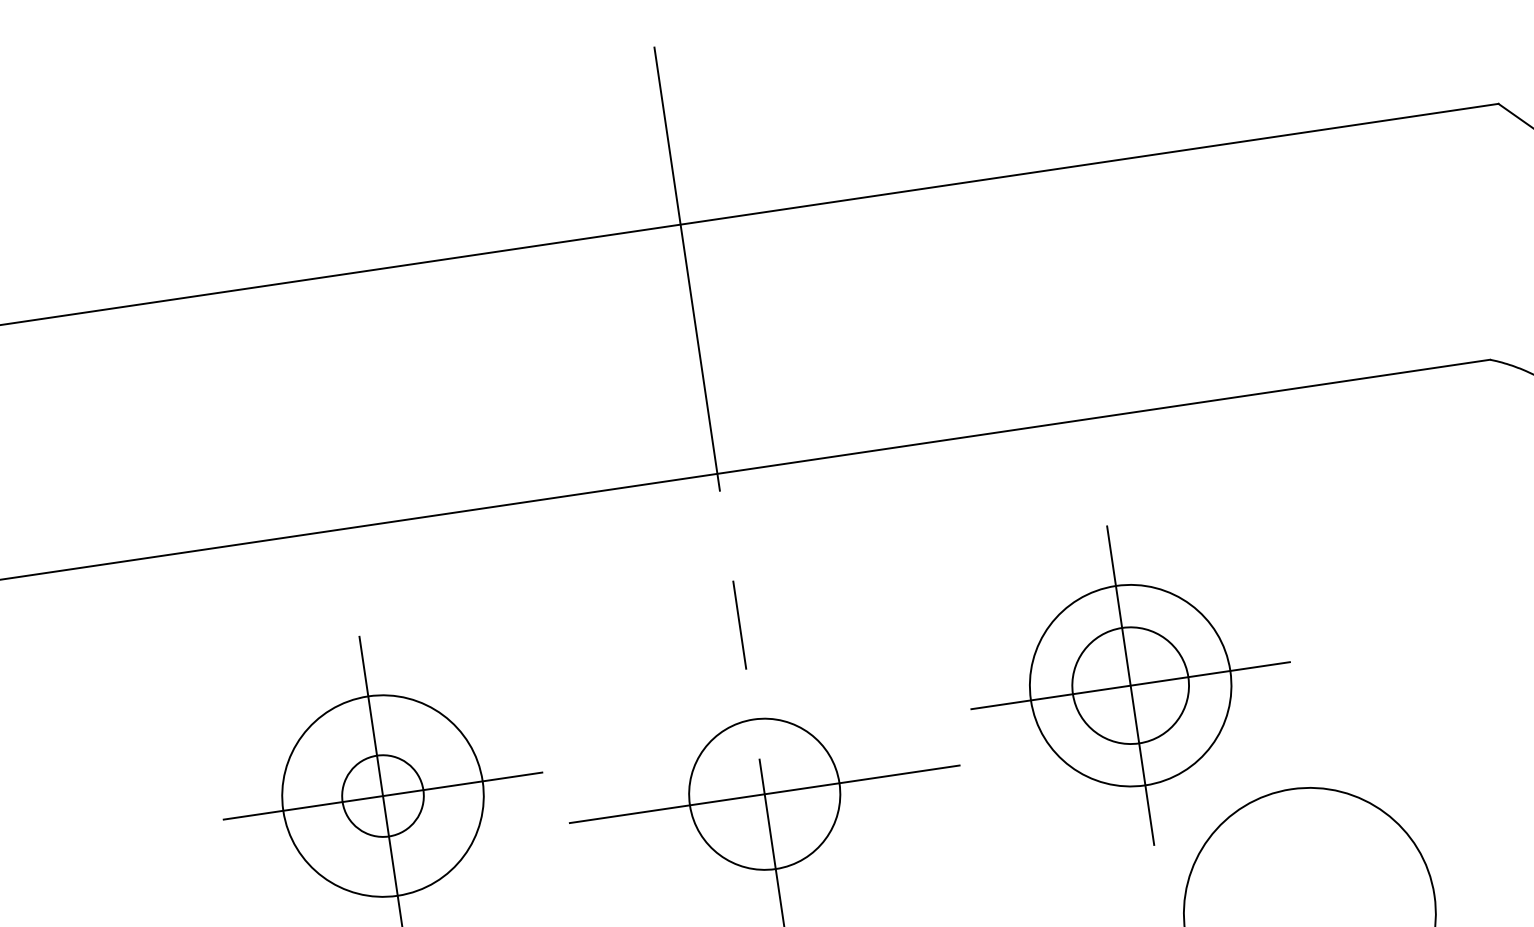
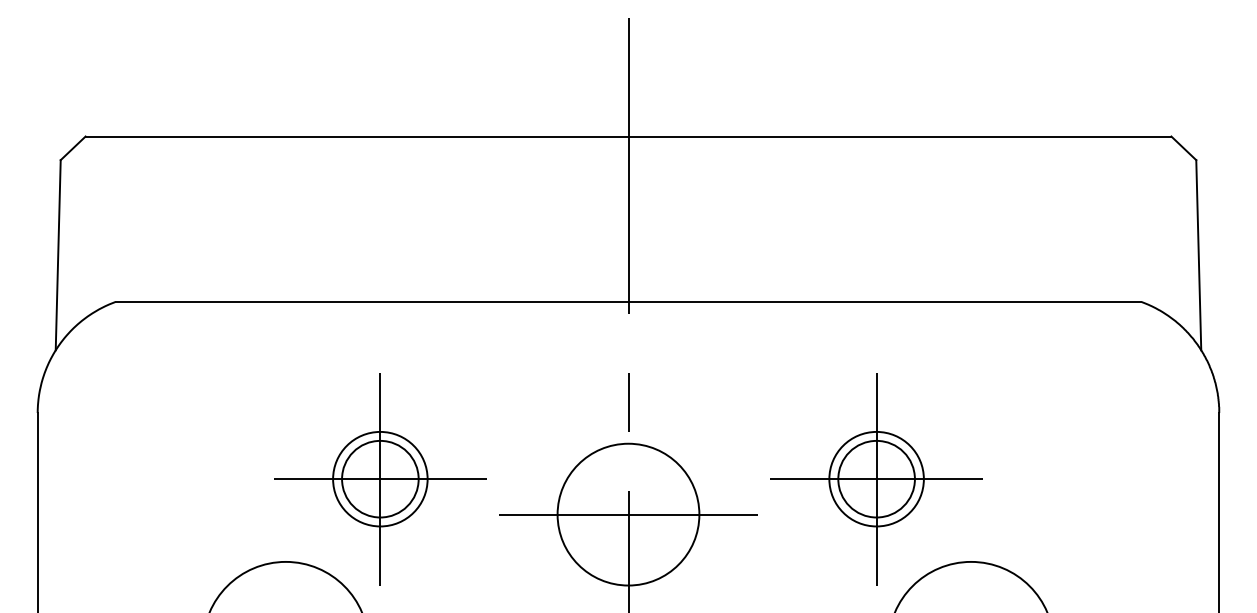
circle: (1130, 684) -> (876, 478), size x0.71
circle: (764, 794) -> (628, 514), size x1.43
circle: (383, 795) -> (380, 478), size x0.71
circle: (383, 795) -> (380, 478), size x1.43

